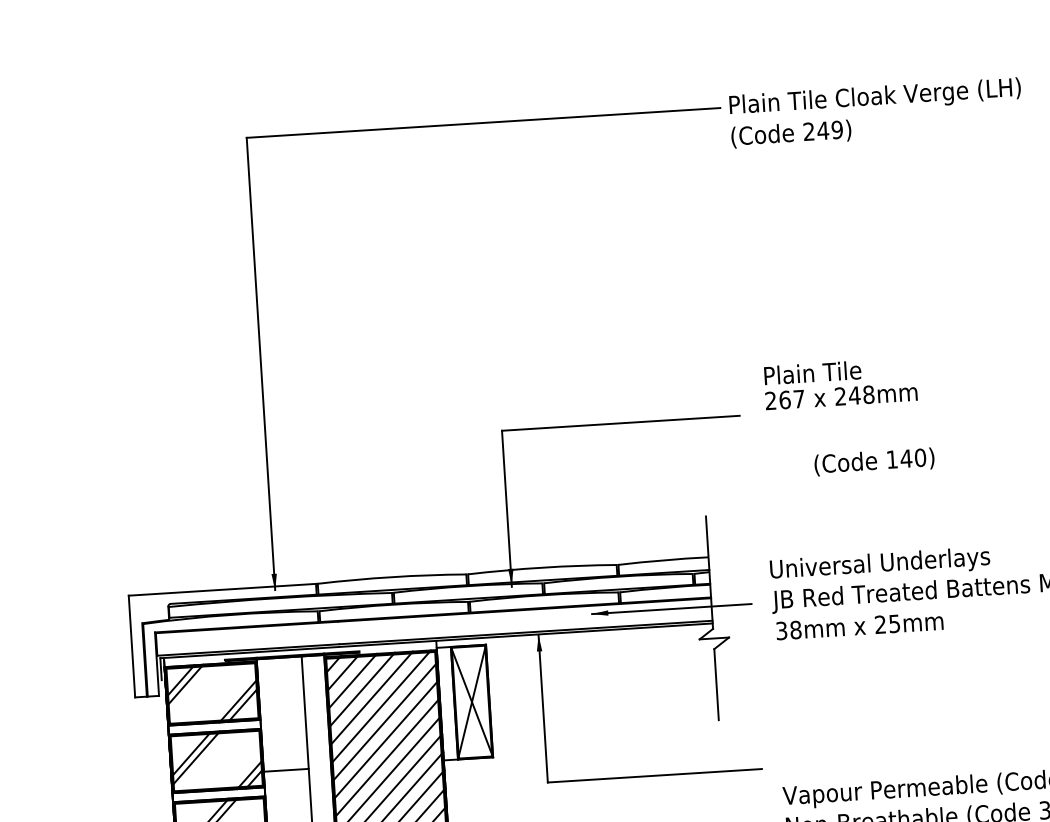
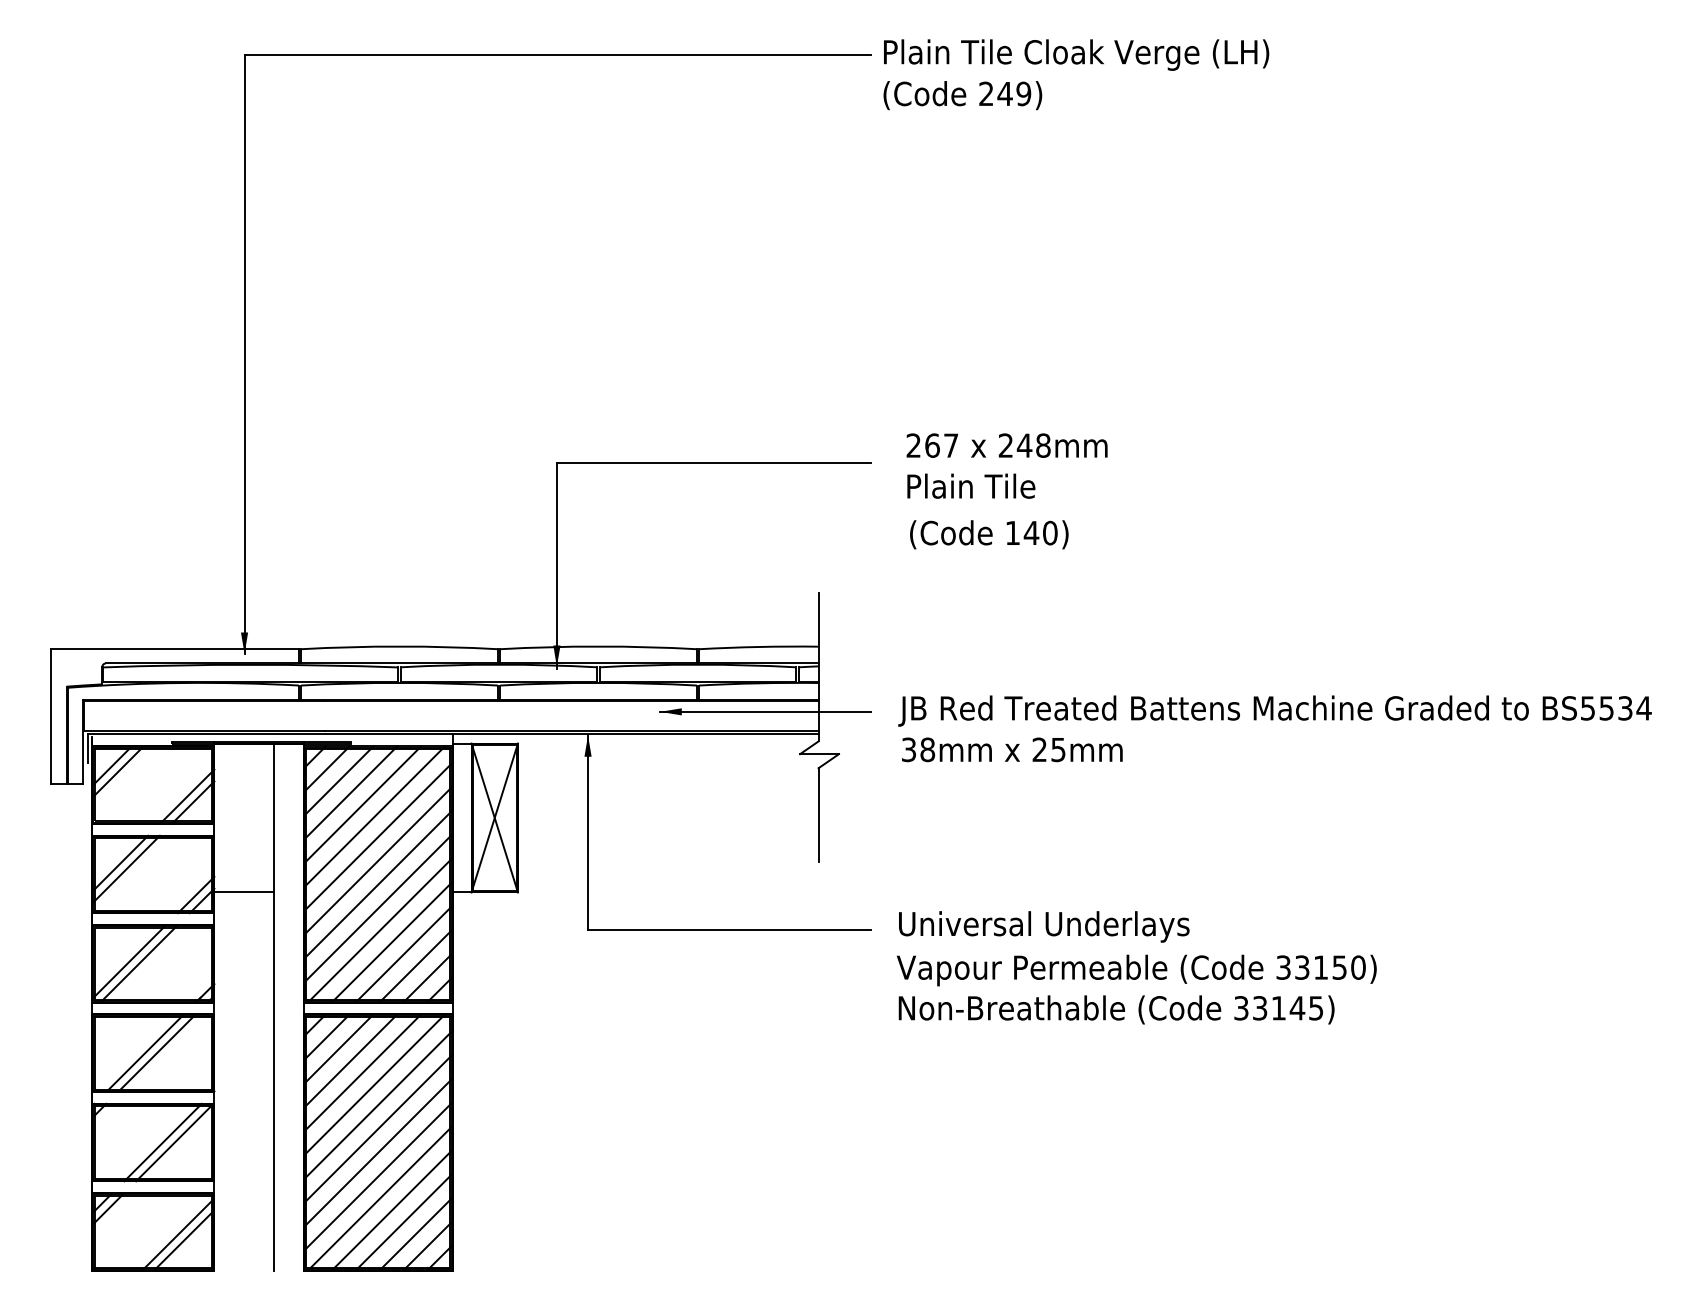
text: (812, 372) -> (971, 485), moved
text: (874, 461) -> (989, 534), moved
text: (880, 564) -> (1044, 926), moved

